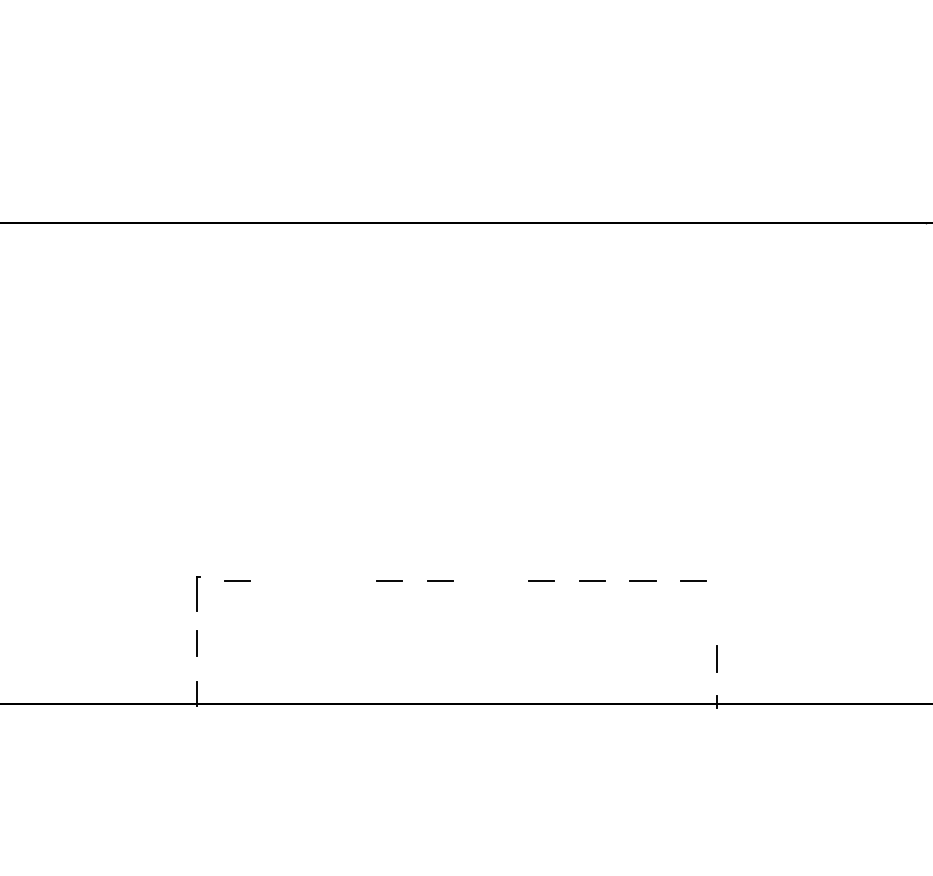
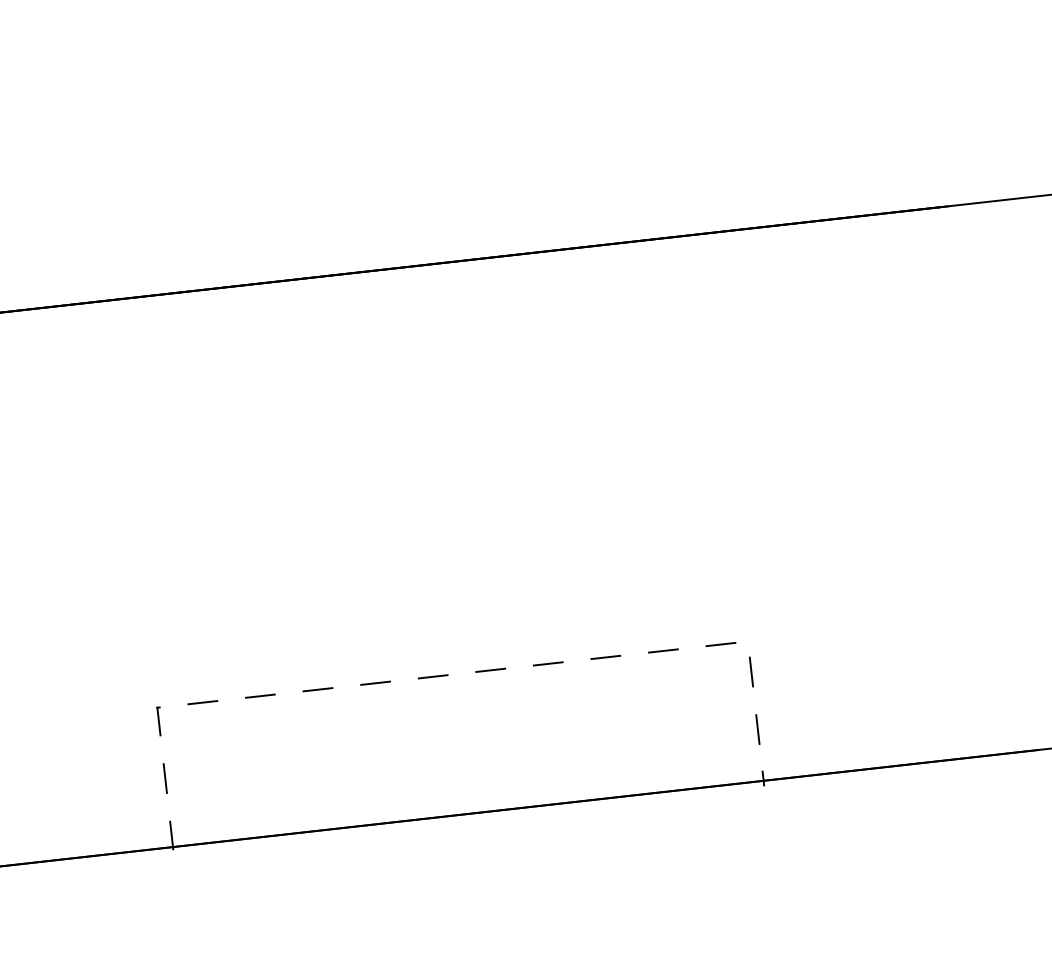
line: (287, 580) -> (259, 695), added
line: (338, 580) -> (317, 688), added
line: (490, 580) -> (490, 669), added
part: (197, 593) -> (158, 721), size x0.71
line: (716, 608) -> (750, 672), added

